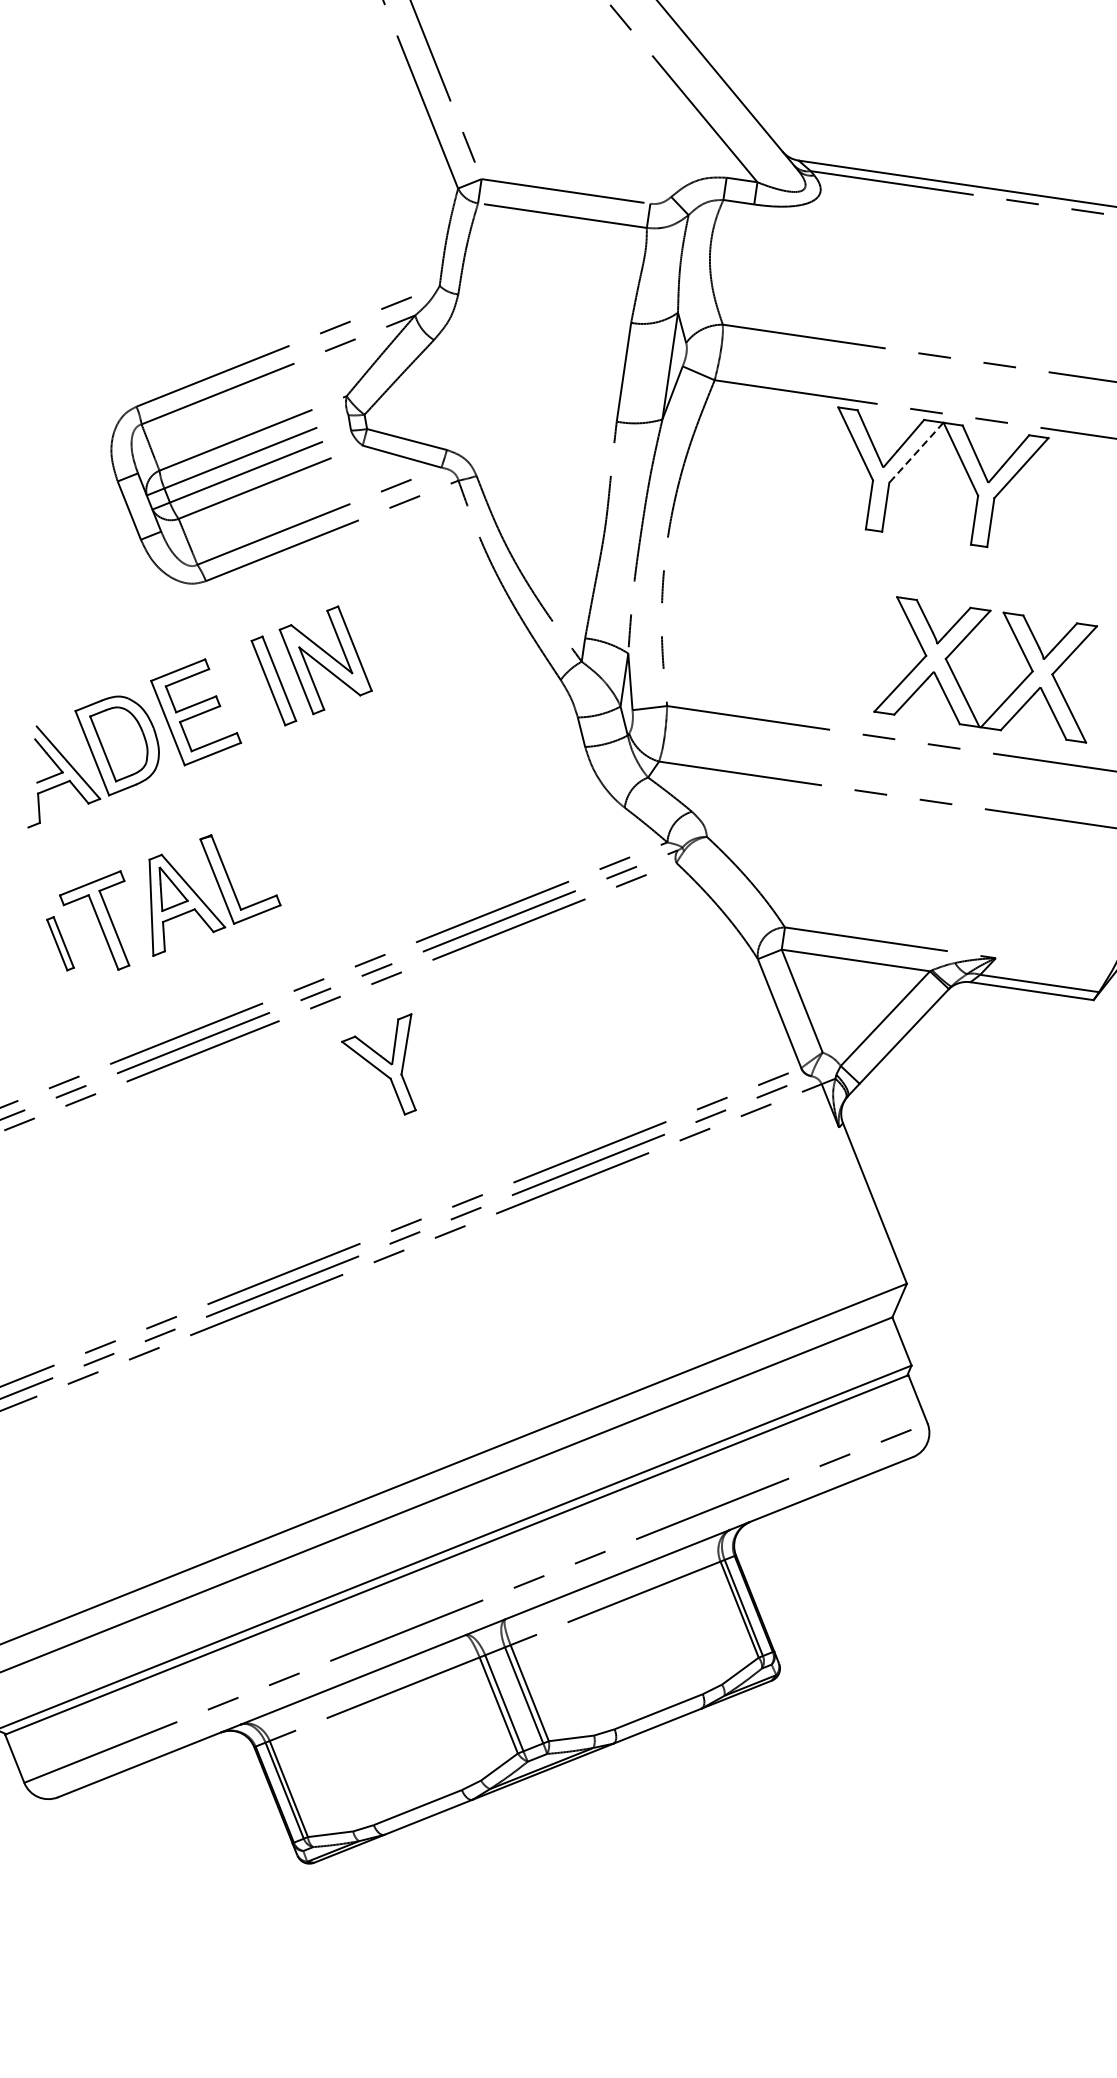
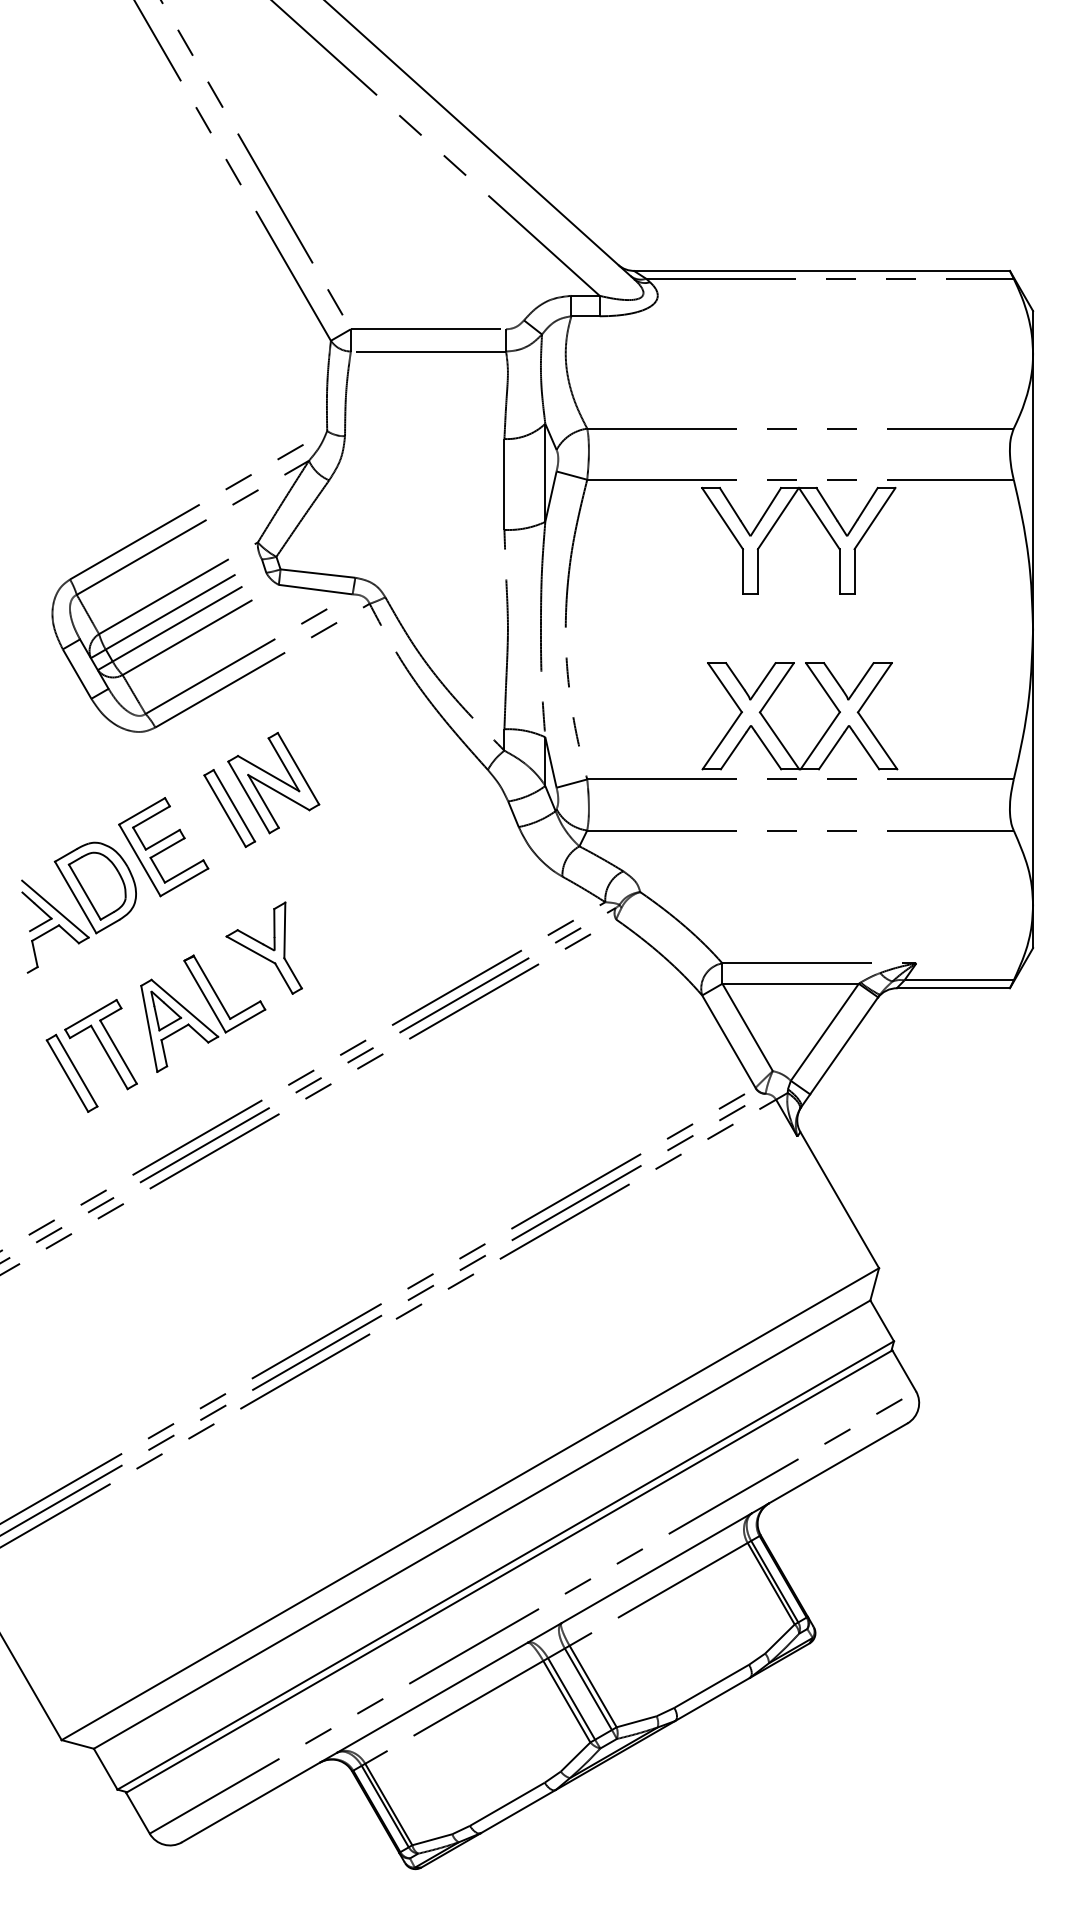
line: (916, 452) -> (778, 518), dashed -> solid
part: (959, 683) -> (775, 732), moved
part: (60, 942) -> (71, 1072), size x1.67
part: (380, 1059) -> (263, 947), moved

